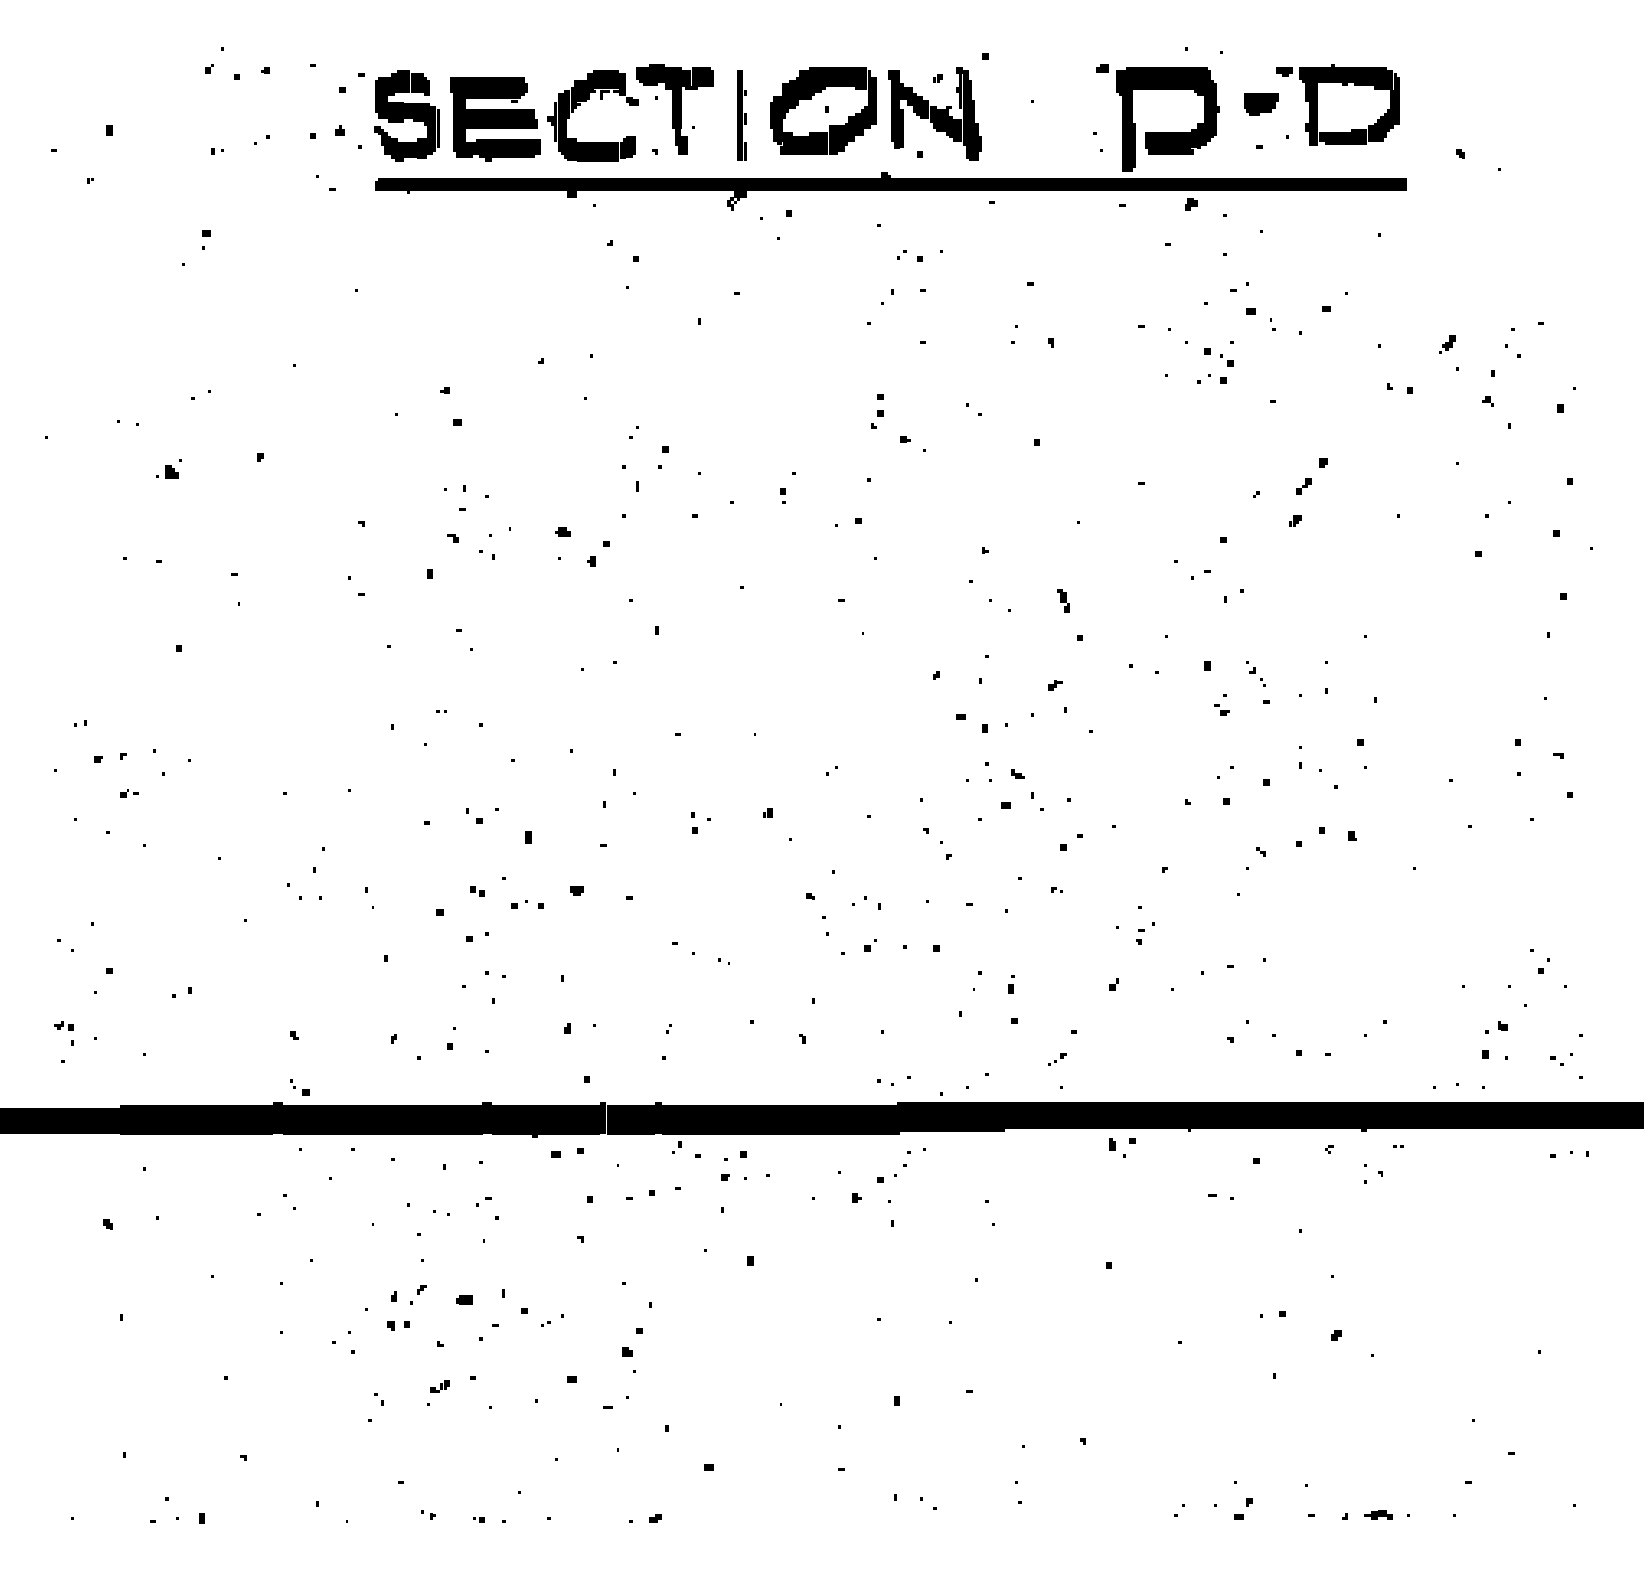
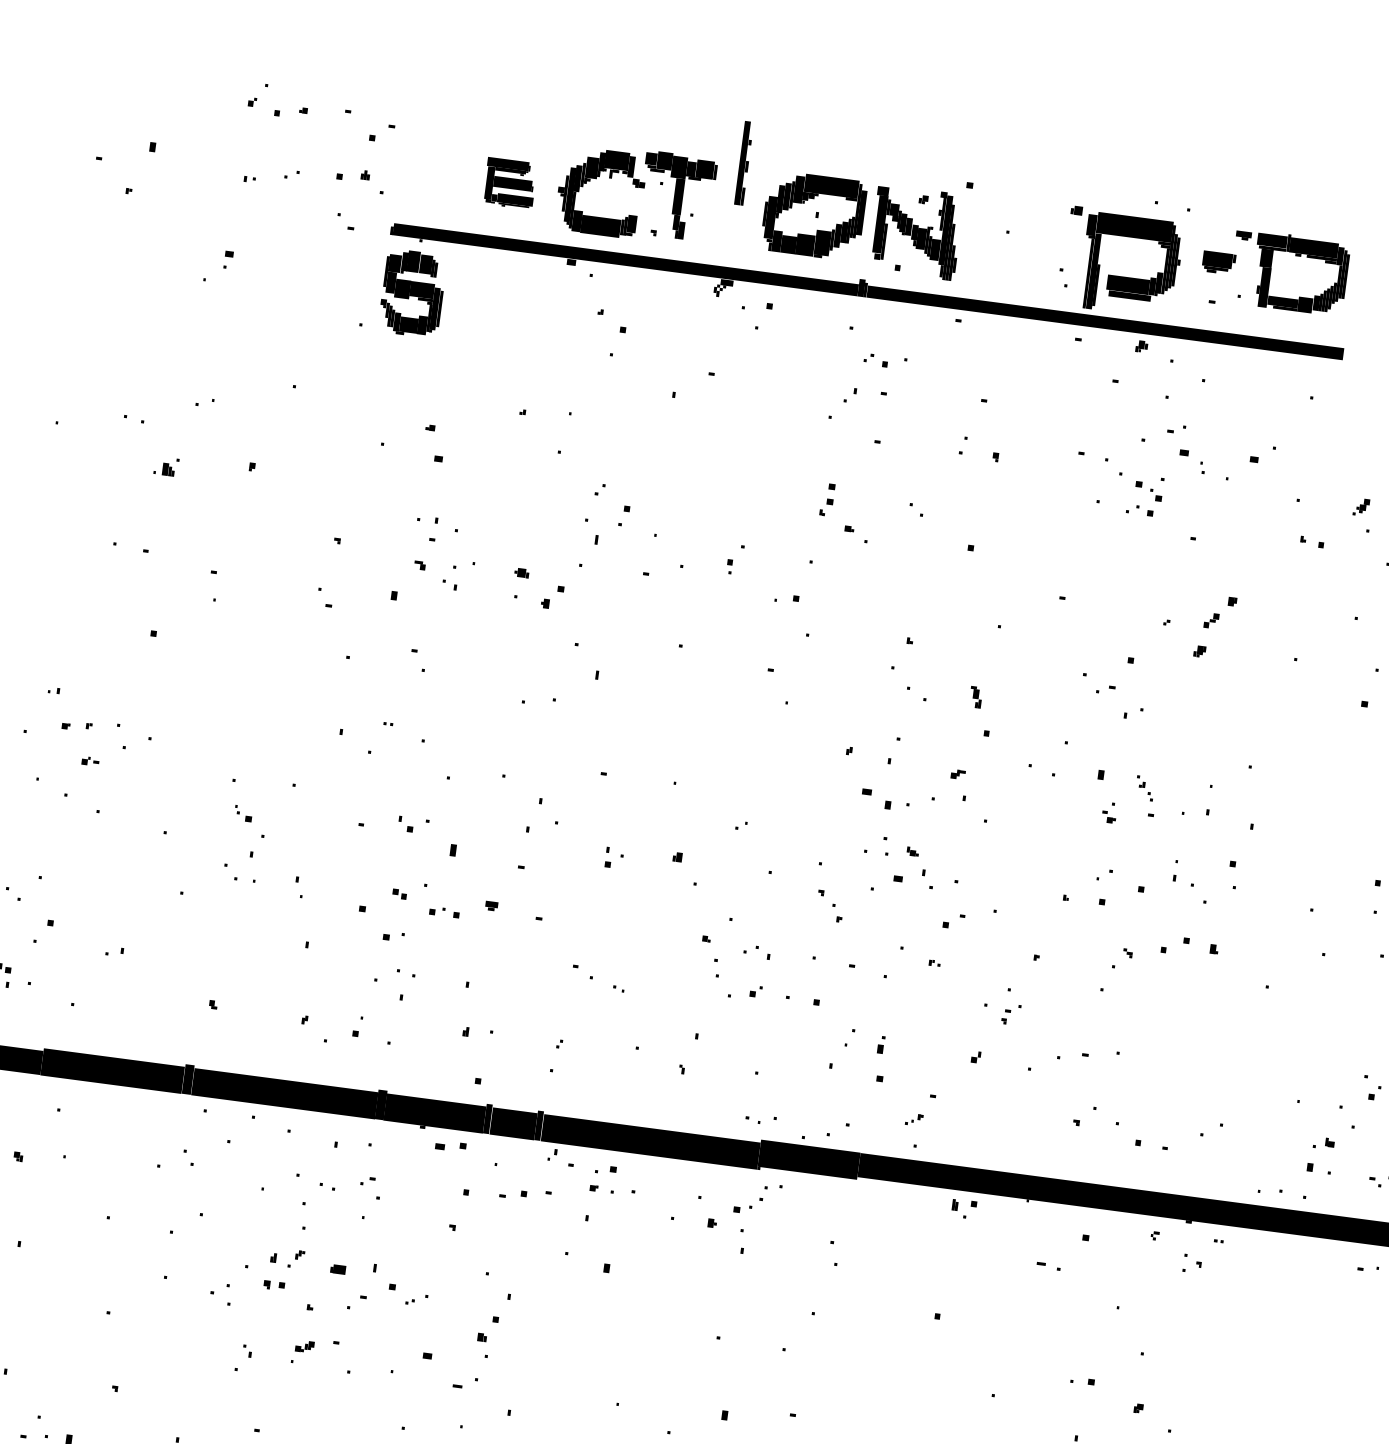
part: (406, 115) -> (412, 293), moved
part: (741, 115) -> (743, 163), moved
part: (495, 119) -> (510, 183), size x0.6
part: (299, 1087) -> (243, 813), moved

